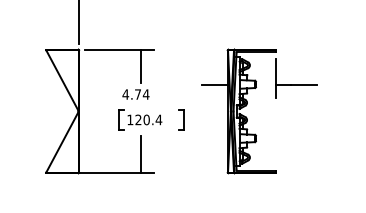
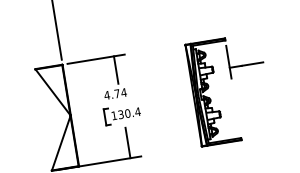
line: (214, 85) -> (179, 76), removed
part: (181, 119) -> (156, 108), removed
text: (138, 120) -> (121, 115), 120.4 -> 130.4

